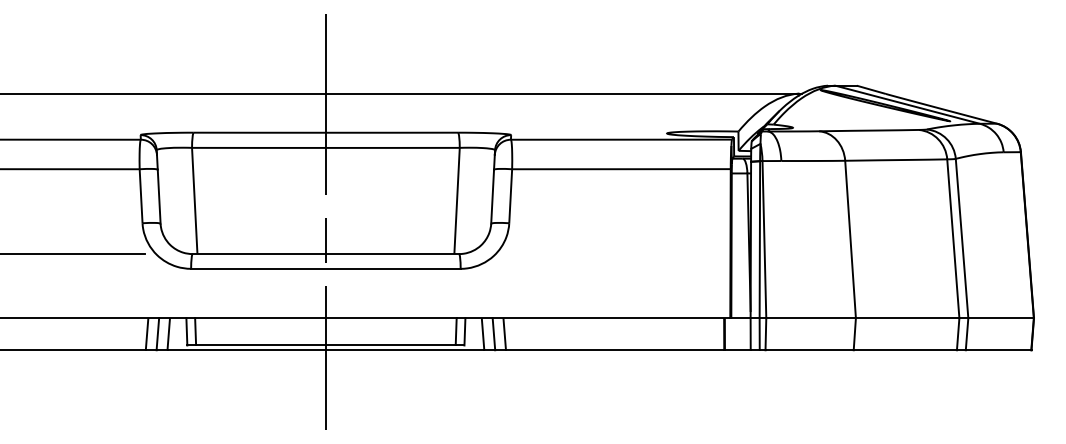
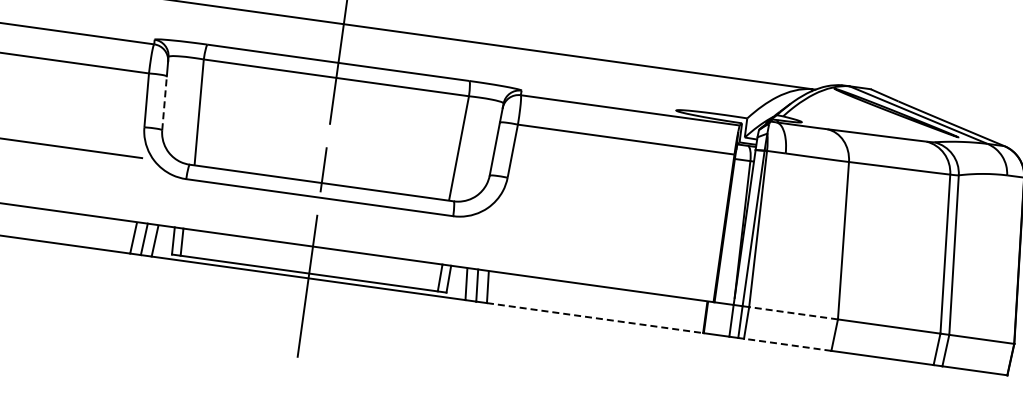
line: (159, 196) -> (164, 103), solid -> dashed
line: (811, 318) -> (793, 313), solid -> dashed
line: (615, 350) -> (595, 318), solid -> dashed
line: (809, 350) -> (787, 345), solid -> dashed

